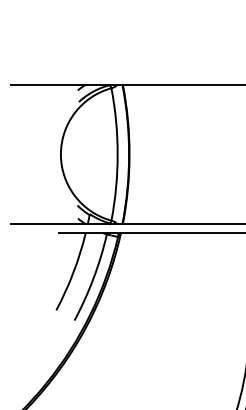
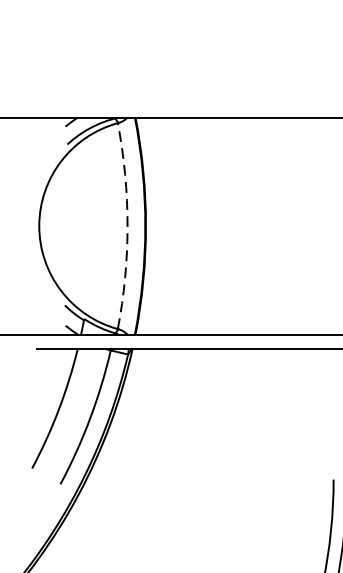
arc: (117, 154) -> (127, 226), solid -> dashed

